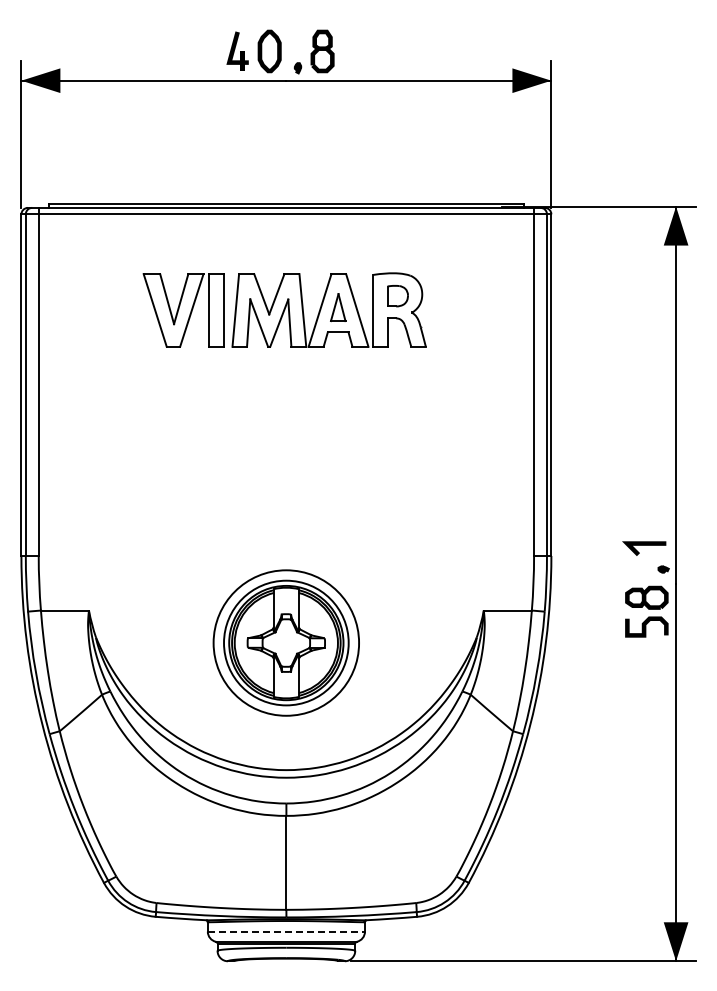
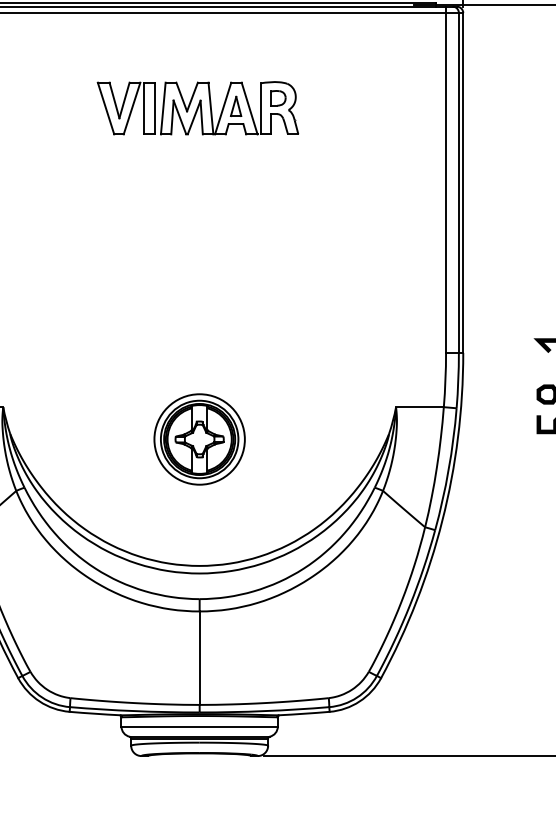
part: (284, 309) -> (197, 107), size x0.71
part: (286, 642) -> (199, 438), size x0.62
line: (286, 931) -> (199, 726), dashed -> solid

